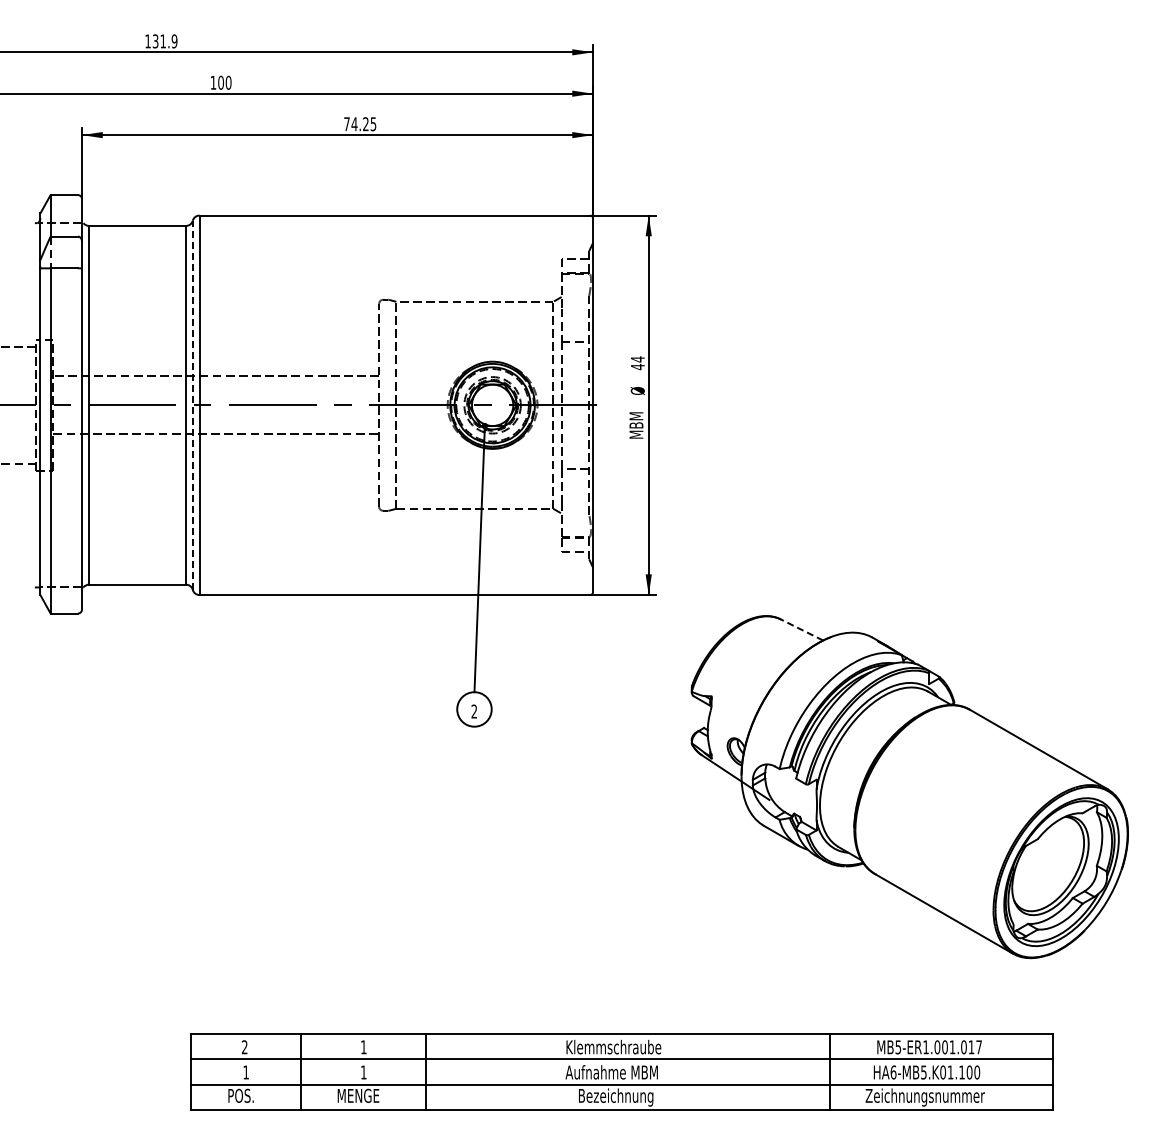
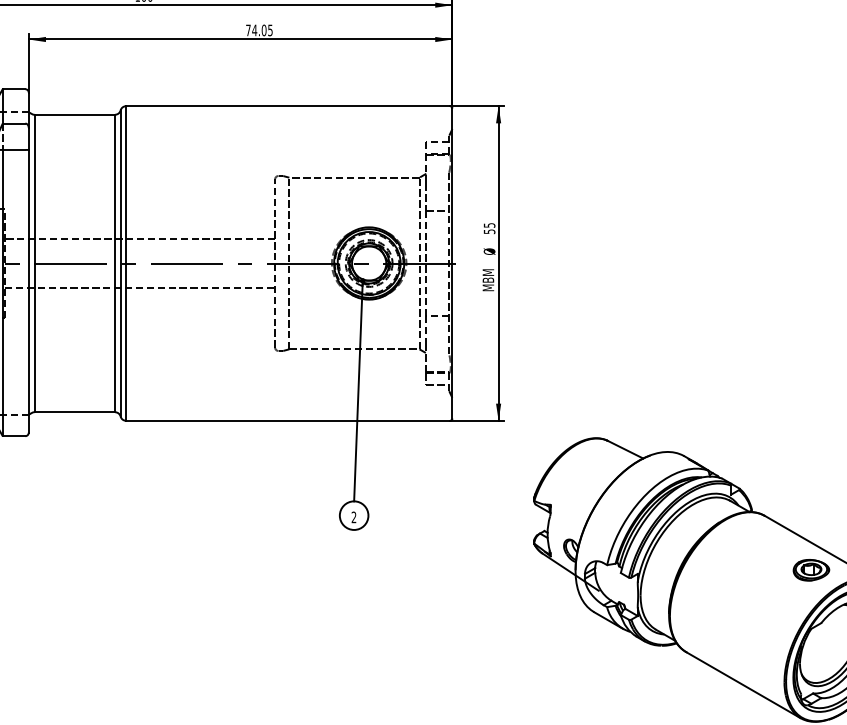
text: (365, 124) -> (263, 30), 74.25 -> 74.05
text: (637, 363) -> (489, 228), 44 -> 55
line: (192, 405) -> (120, 263), dashed -> solid
line: (801, 629) -> (625, 449), dashed -> solid
part: (1025, 774) -> (810, 569), added

